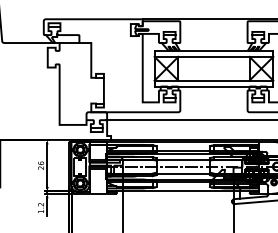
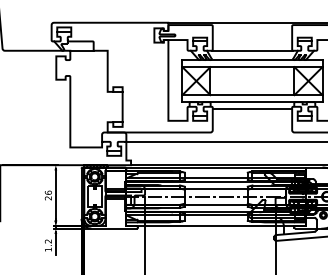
line: (213, 42) -> (252, 50), added
line: (213, 92) -> (252, 109), added

